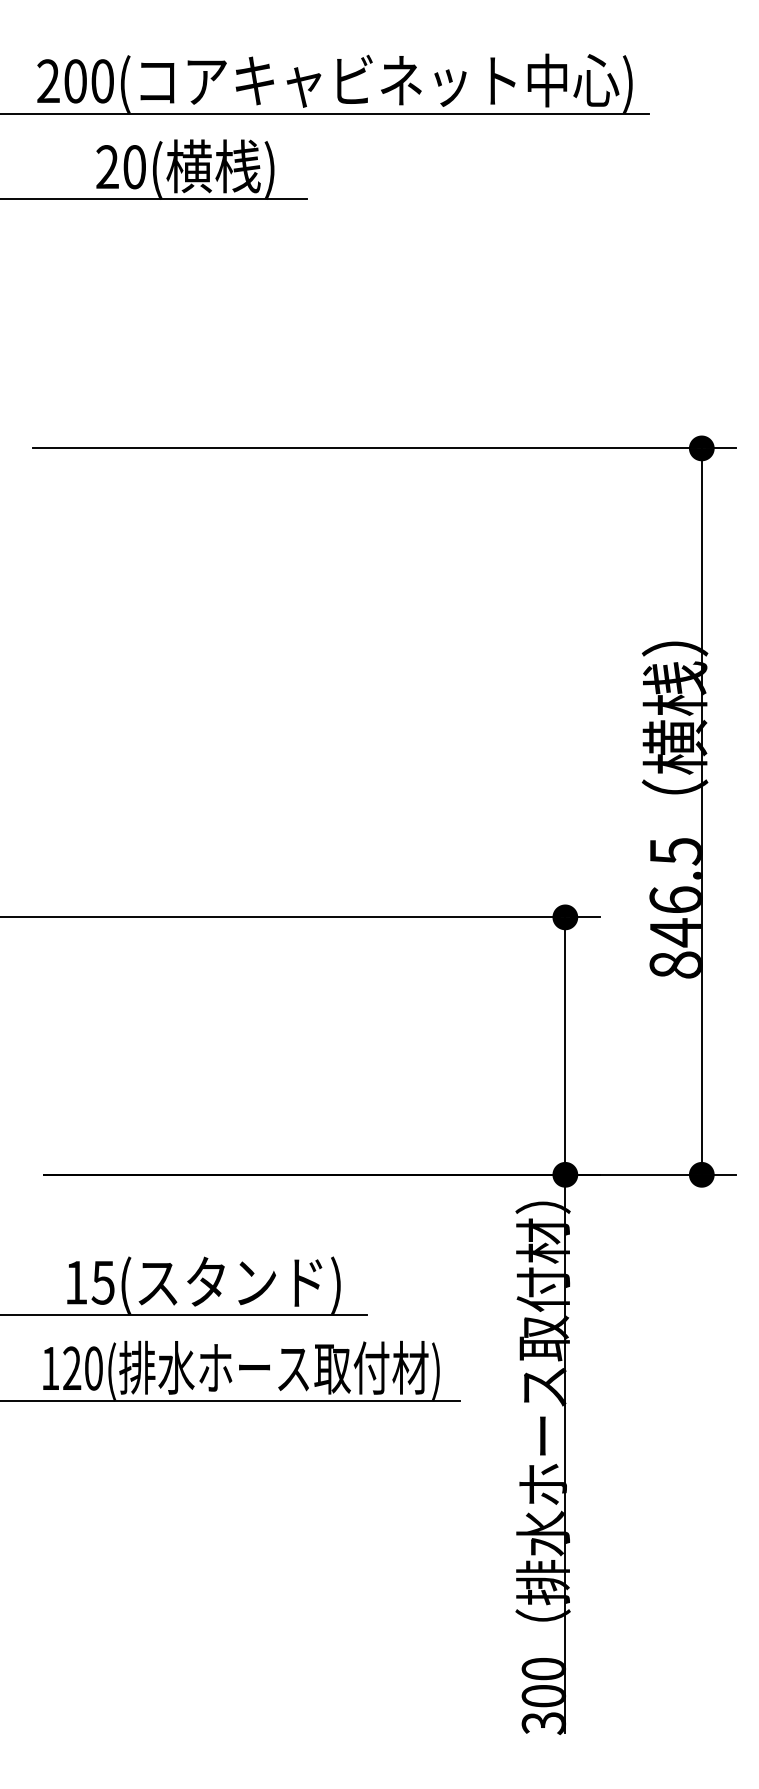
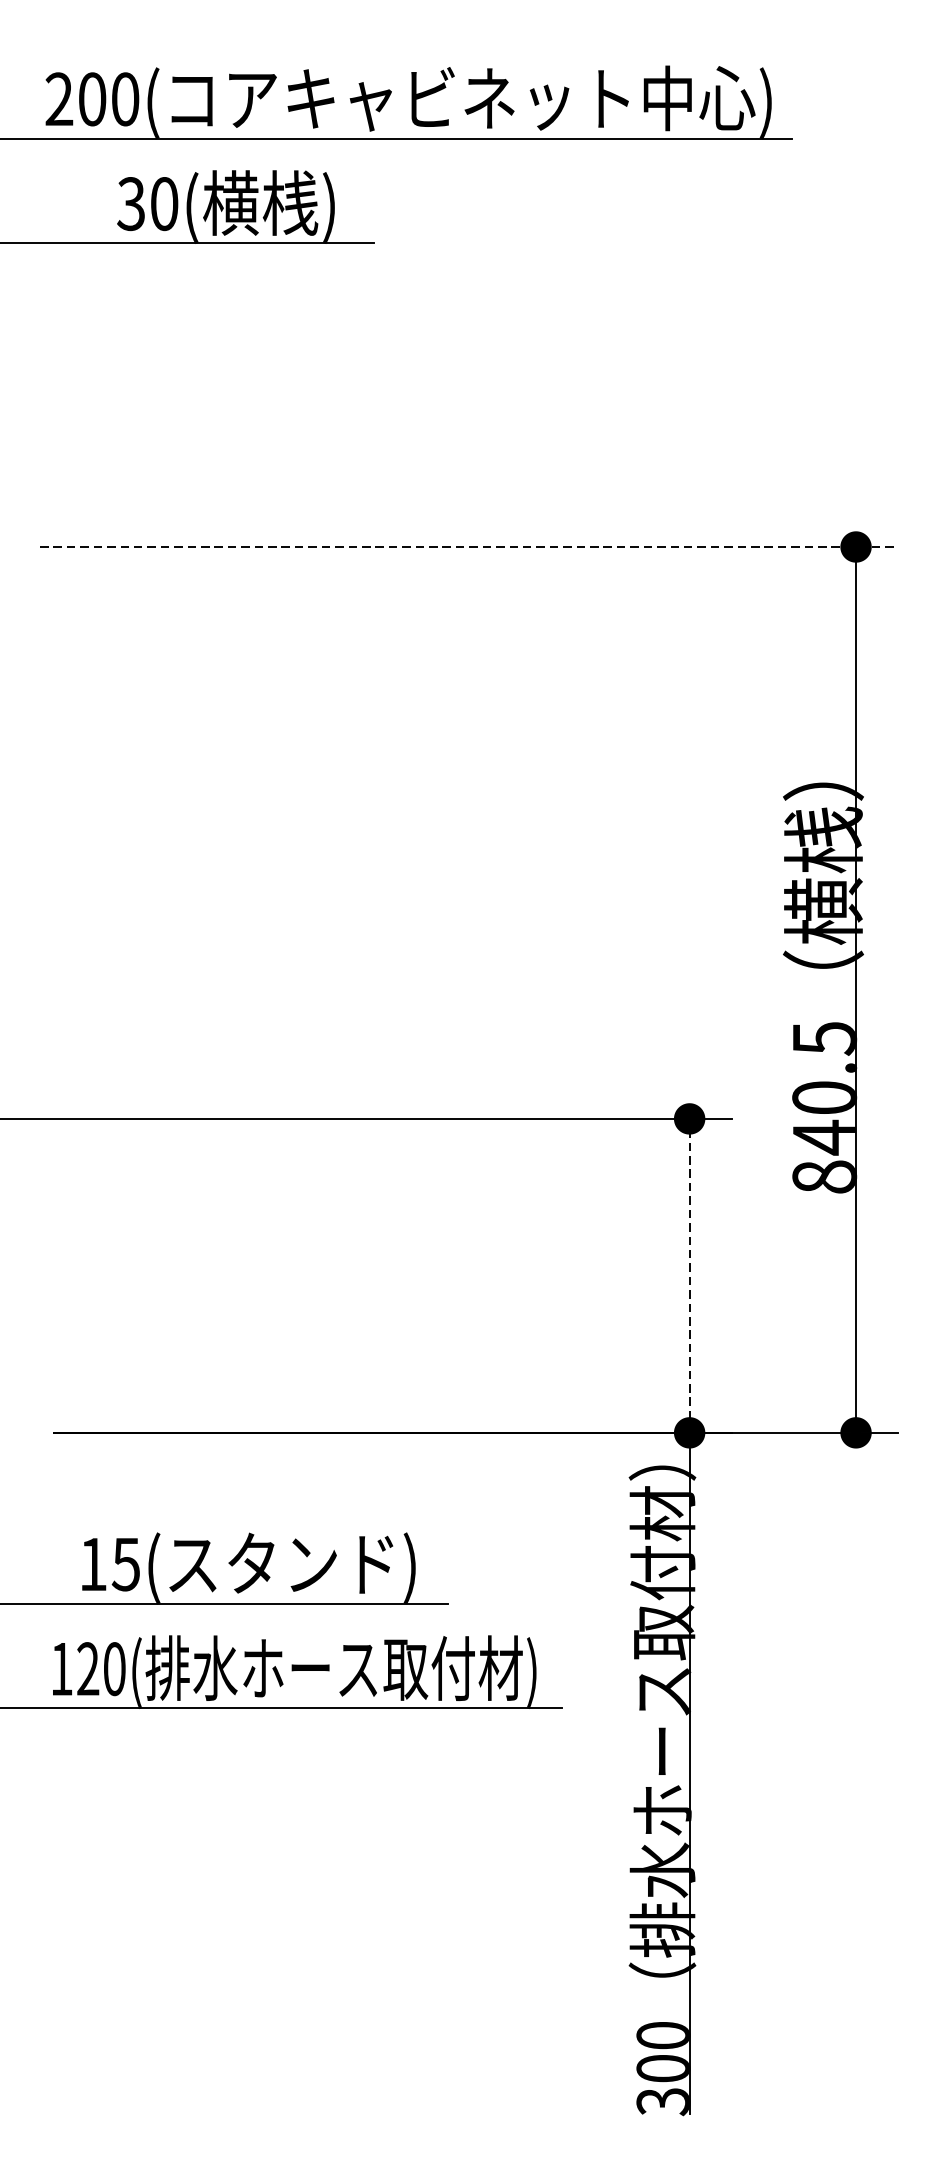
text: (106, 167) -> (130, 204), 20( -> 30(
line: (384, 448) -> (469, 547), solid -> dashed
text: (674, 899) -> (822, 1097), 846.5 -> 840.5
line: (565, 1046) -> (689, 1276), solid -> dashed

